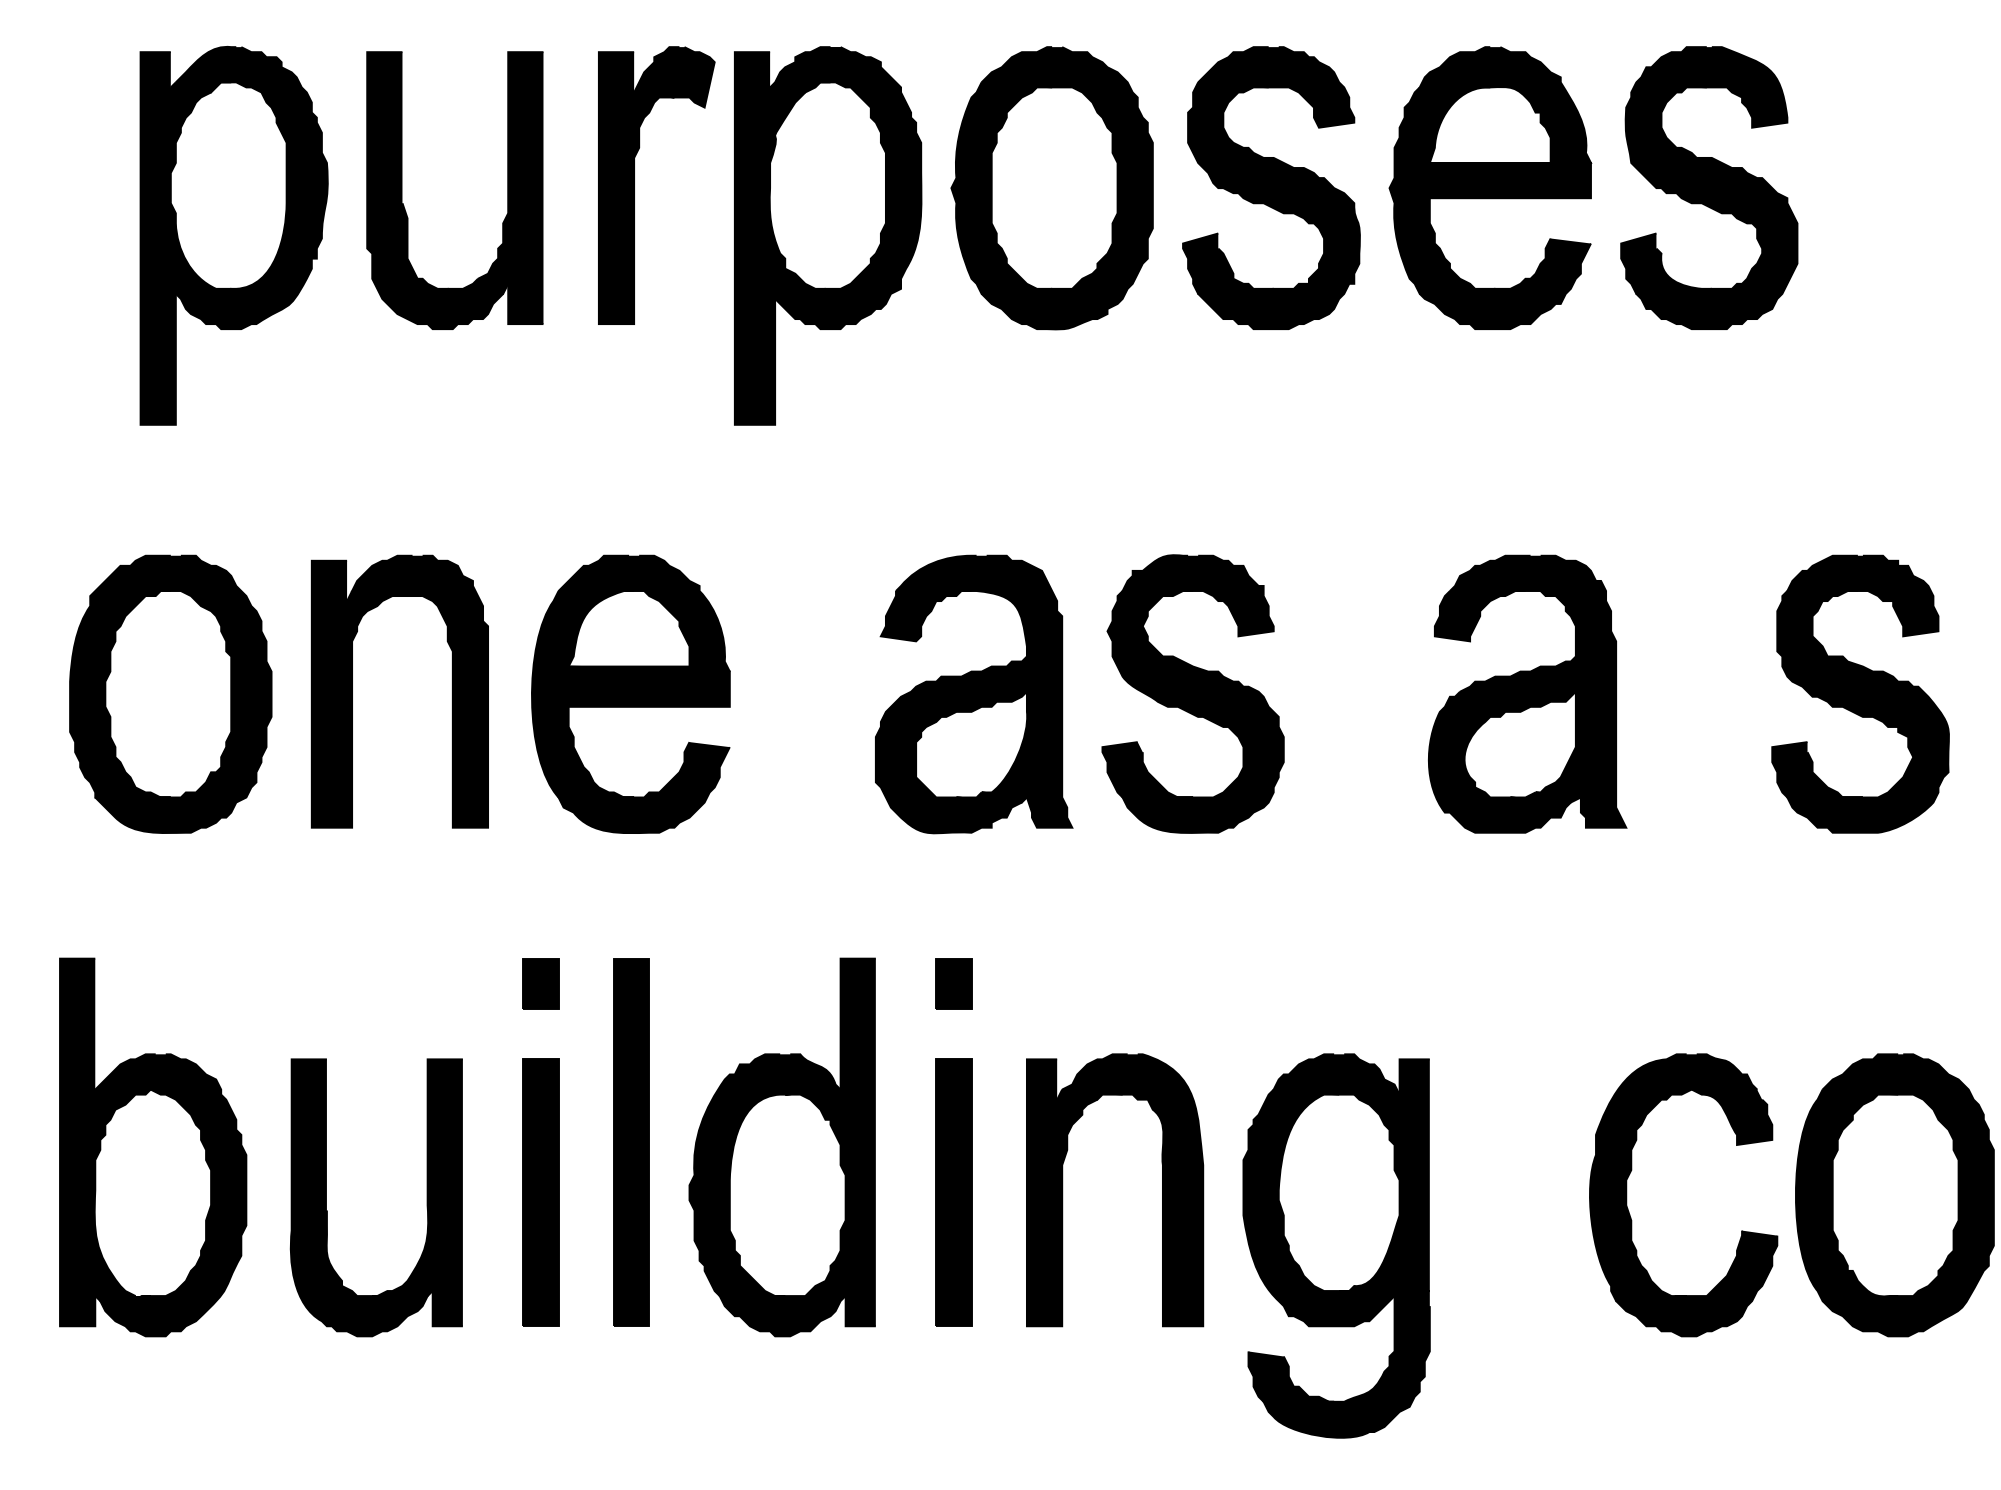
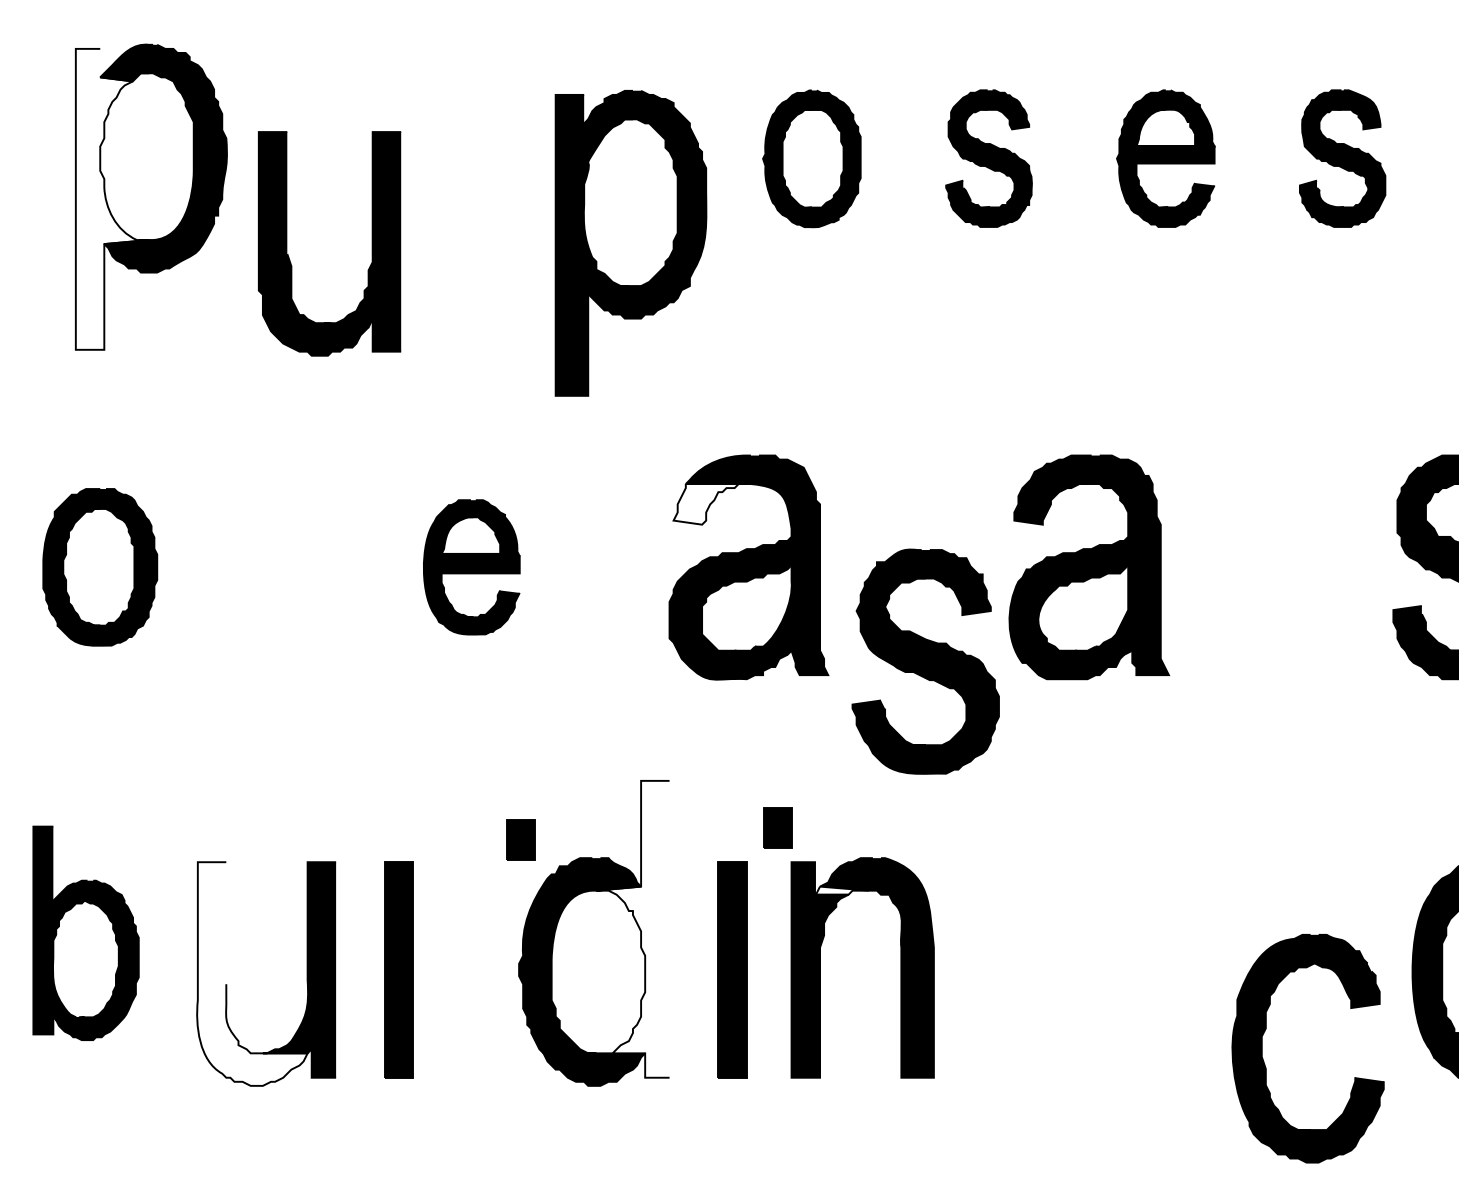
part: (634, 185) -> (474, 156), removed
part: (1271, 187) -> (989, 158), size x0.6
part: (1490, 187) -> (1165, 158), size x0.6
part: (1709, 187) -> (1342, 158), size x0.6
part: (1051, 188) -> (811, 158), size x0.6
part: (402, 190) -> (287, 243), moved
part: (828, 235) -> (631, 242), moved
fill: (185, 238) -> (112, 199), removed
fill: (925, 616) -> (709, 504), removed
part: (352, 691) -> (246, 565), removed
part: (170, 693) -> (99, 566), size x0.7
part: (630, 693) -> (471, 566), size x0.6
part: (1192, 693) -> (925, 661), moved
part: (1527, 693) -> (1089, 566), moved
part: (540, 983) -> (520, 839), moved
part: (953, 983) -> (777, 827), moved
fill: (1089, 1094) -> (842, 890), removed
part: (631, 1142) -> (472, 929), removed
fill: (830, 1142) -> (632, 929), removed
part: (153, 1147) -> (86, 933), size x0.7
part: (1627, 1195) -> (1262, 1048), moved
fill: (358, 1197) -> (251, 973), removed
part: (1336, 1245) -> (1041, 1012), removed

